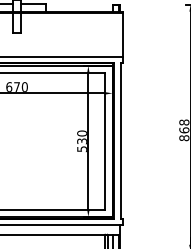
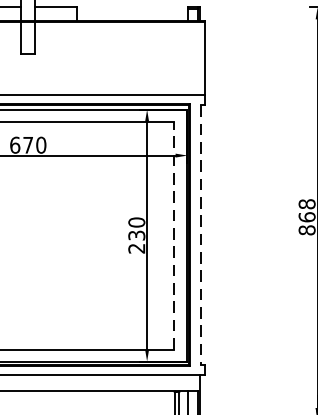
line: (104, 140) -> (174, 234), solid -> dashed
line: (120, 141) -> (200, 235), solid -> dashed
text: (81, 149) -> (135, 249), 530 -> 230

